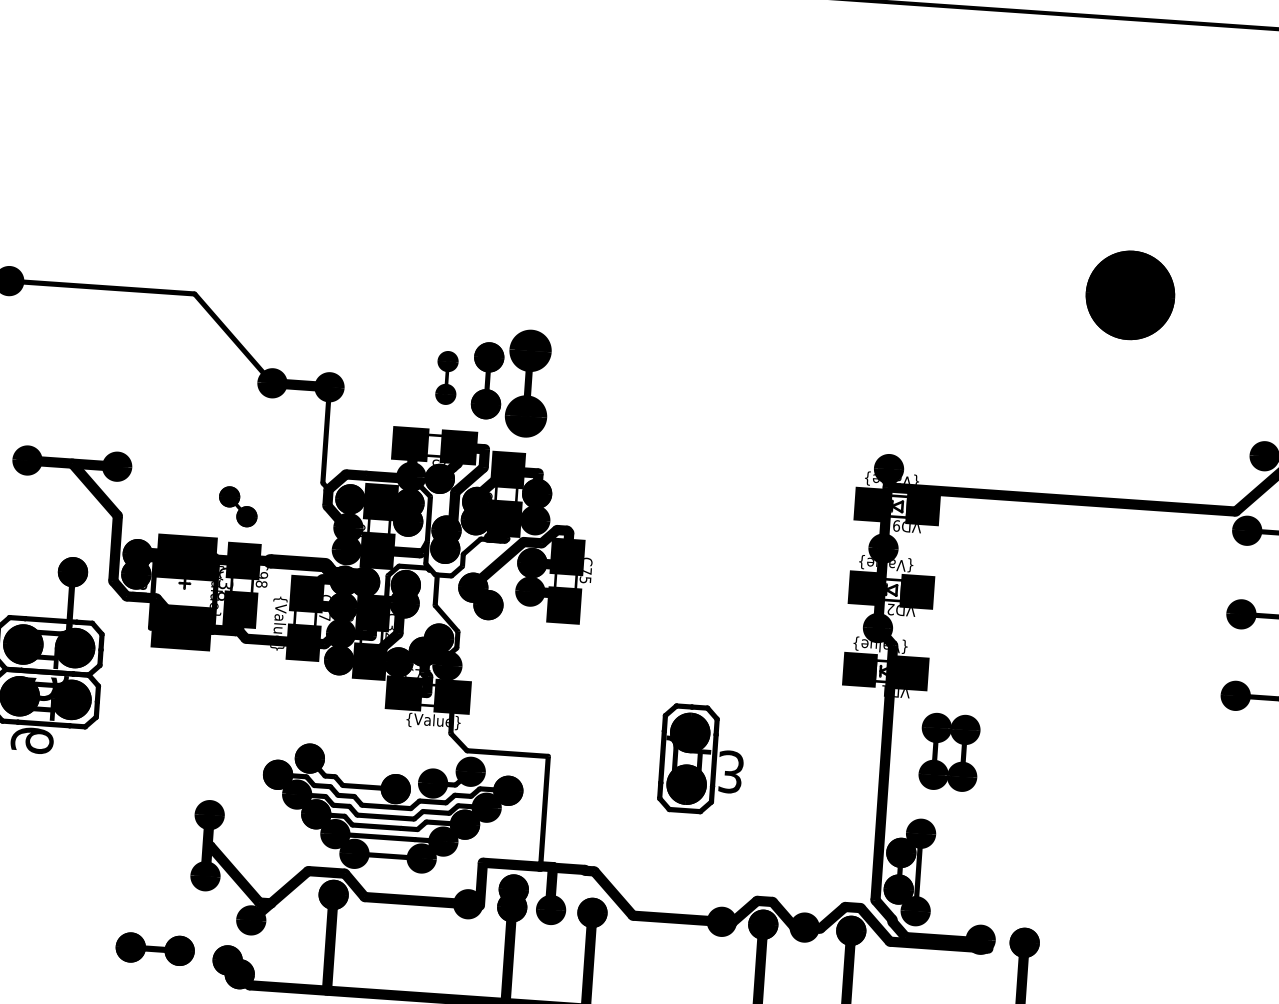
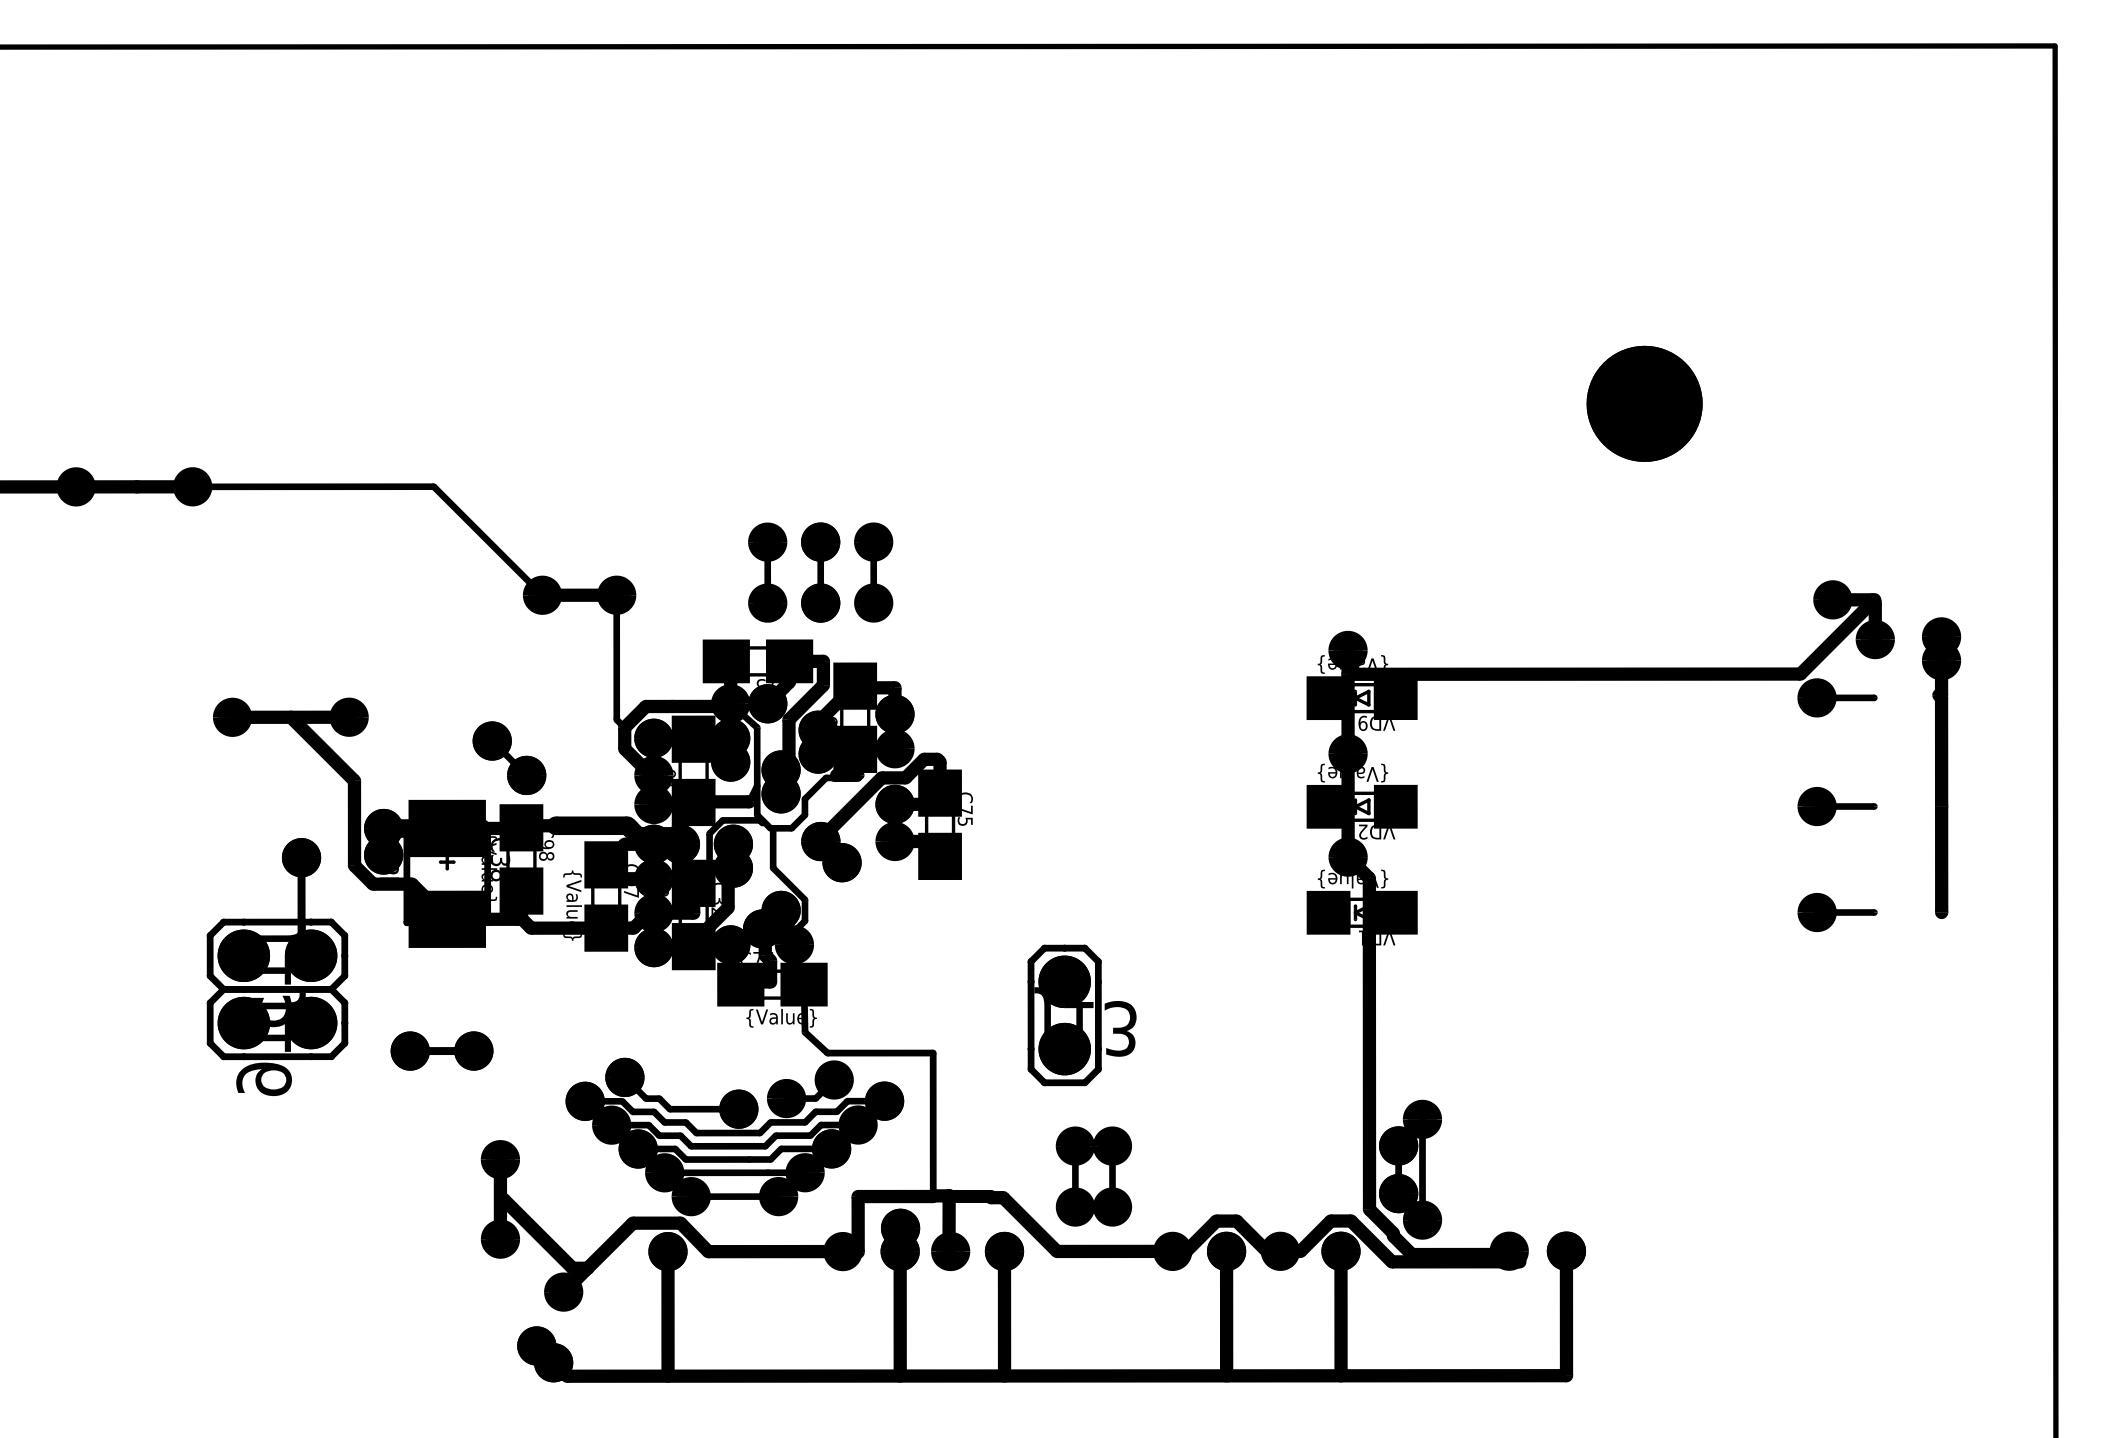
part: (446, 377) -> (767, 572), size x1.43
part: (528, 383) -> (873, 572), size x0.71
part: (238, 506) -> (509, 757), size x1.43
part: (949, 752) -> (1093, 1176), moved
text: (701, 759) -> (1081, 1015), moved
part: (154, 948) -> (441, 1050), moved

